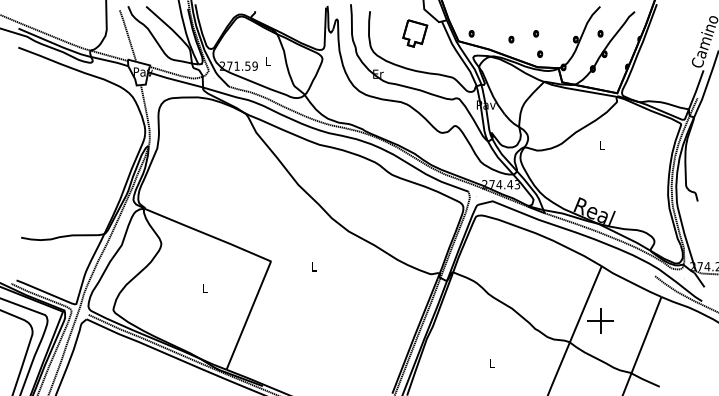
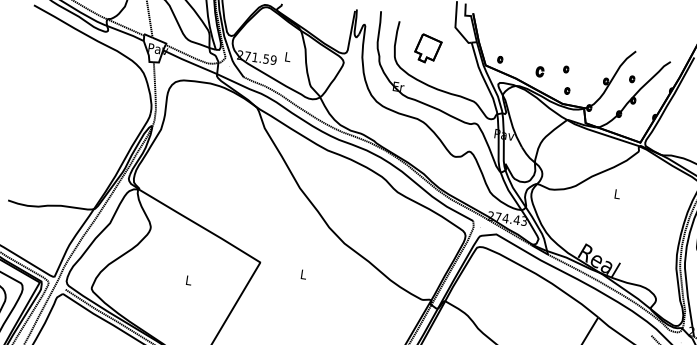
part: (415, 33) -> (428, 48), moved
part: (511, 39) -> (540, 71), size x1.6

